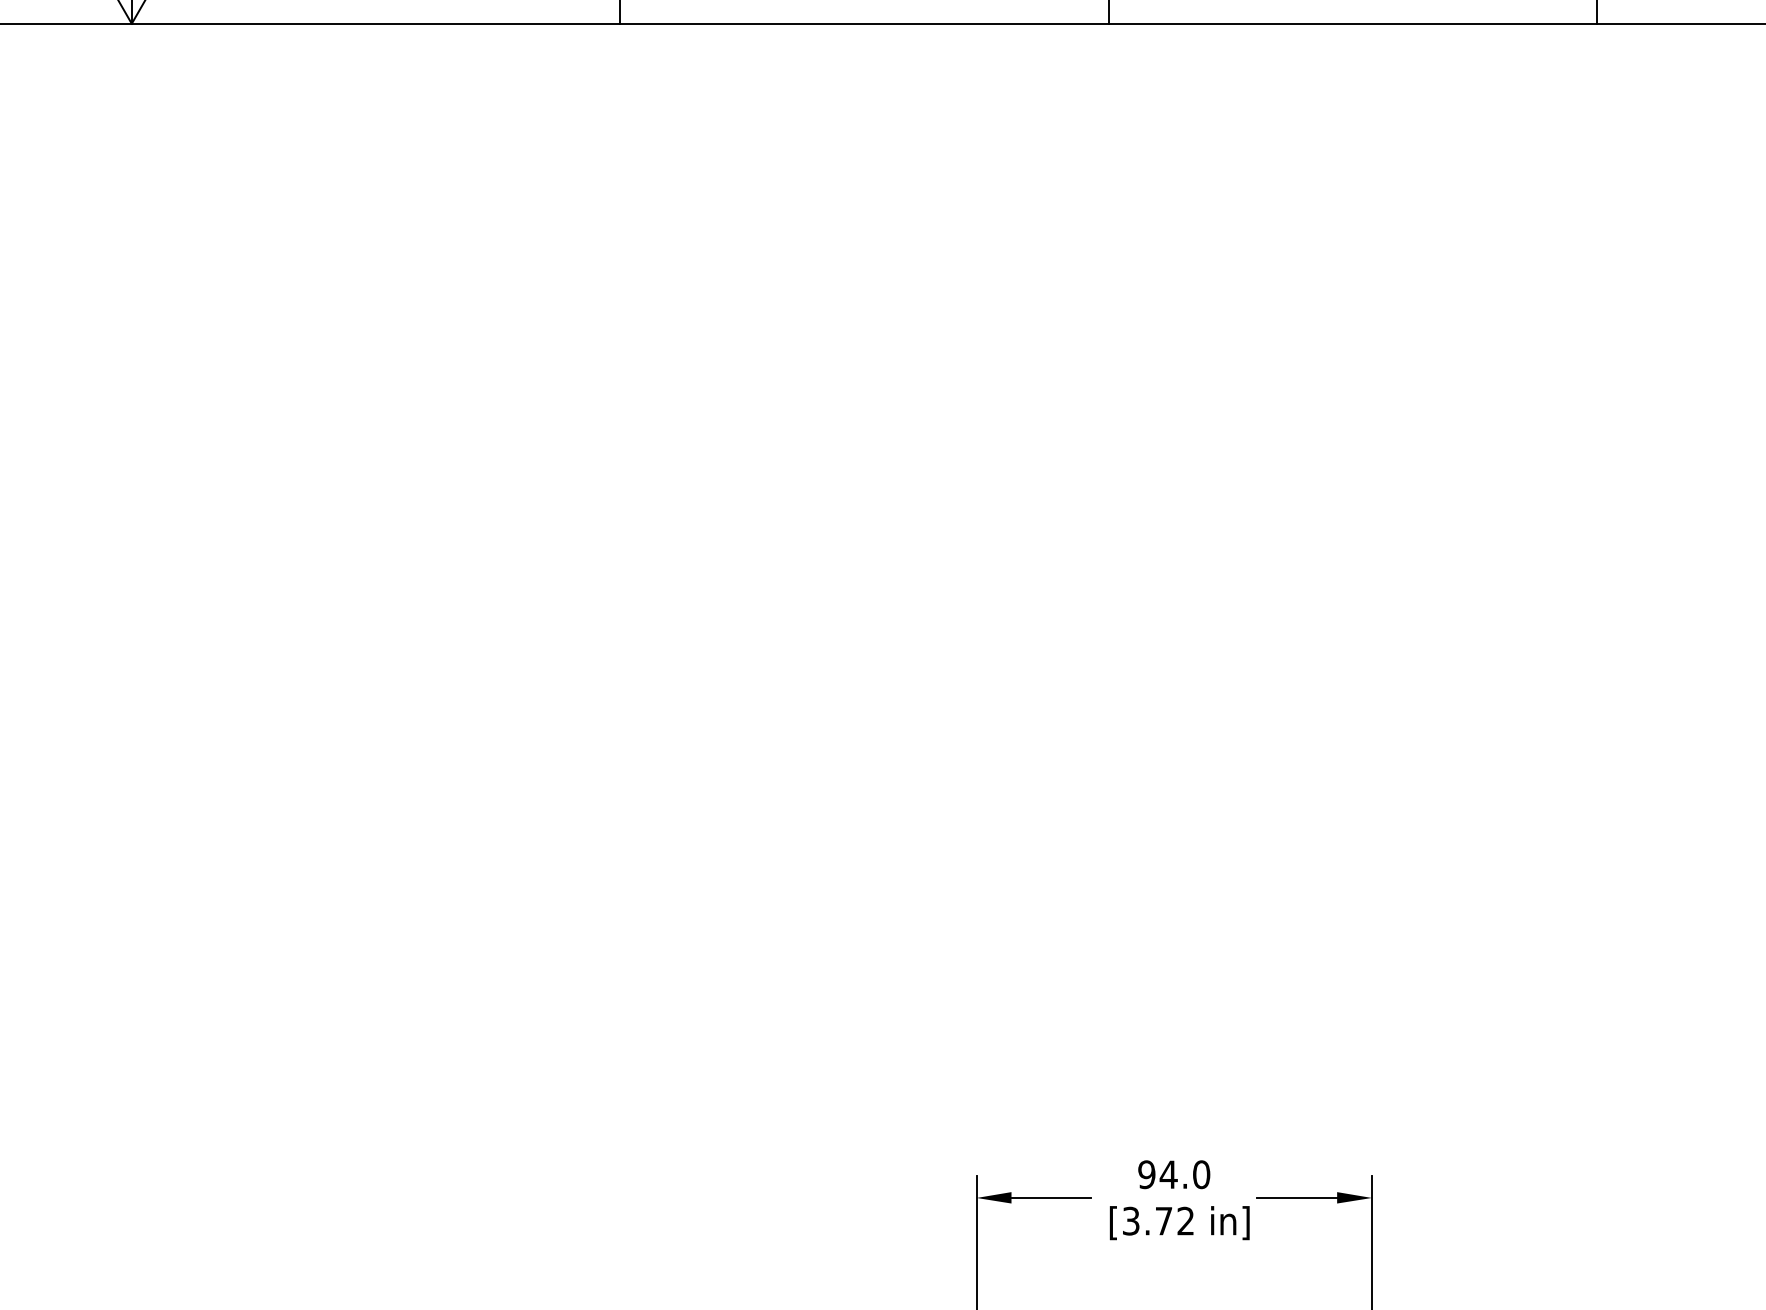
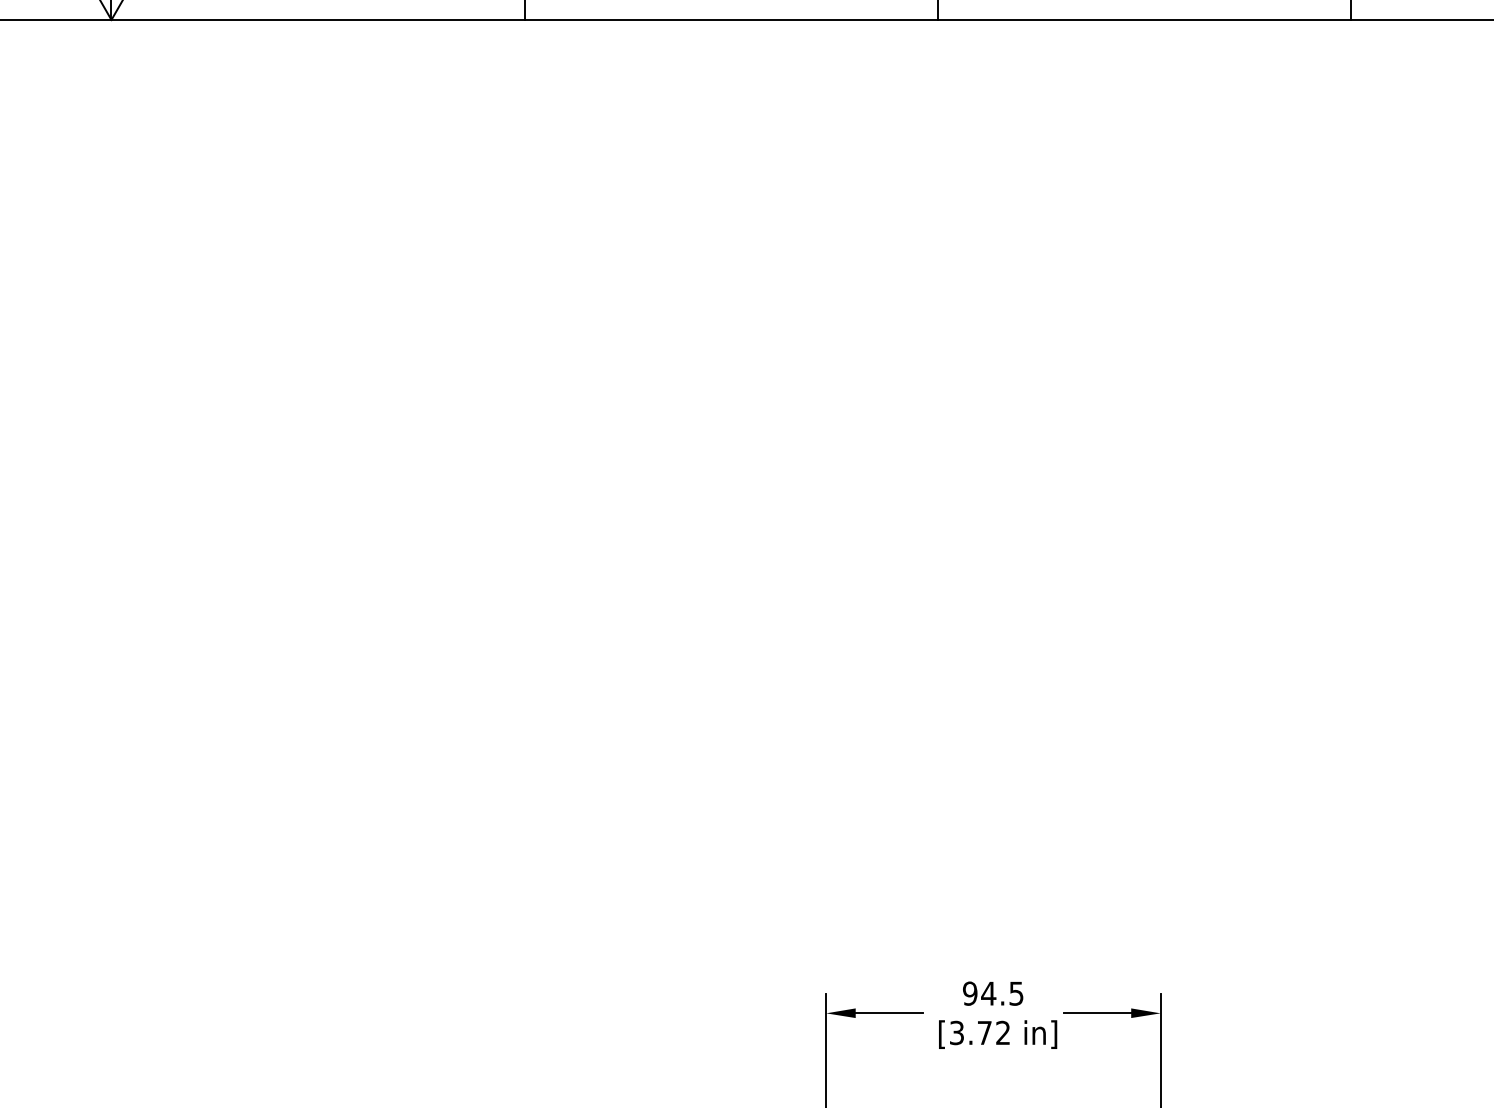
text: (1201, 1174) -> (1016, 993), 94.0 -> 94.5

